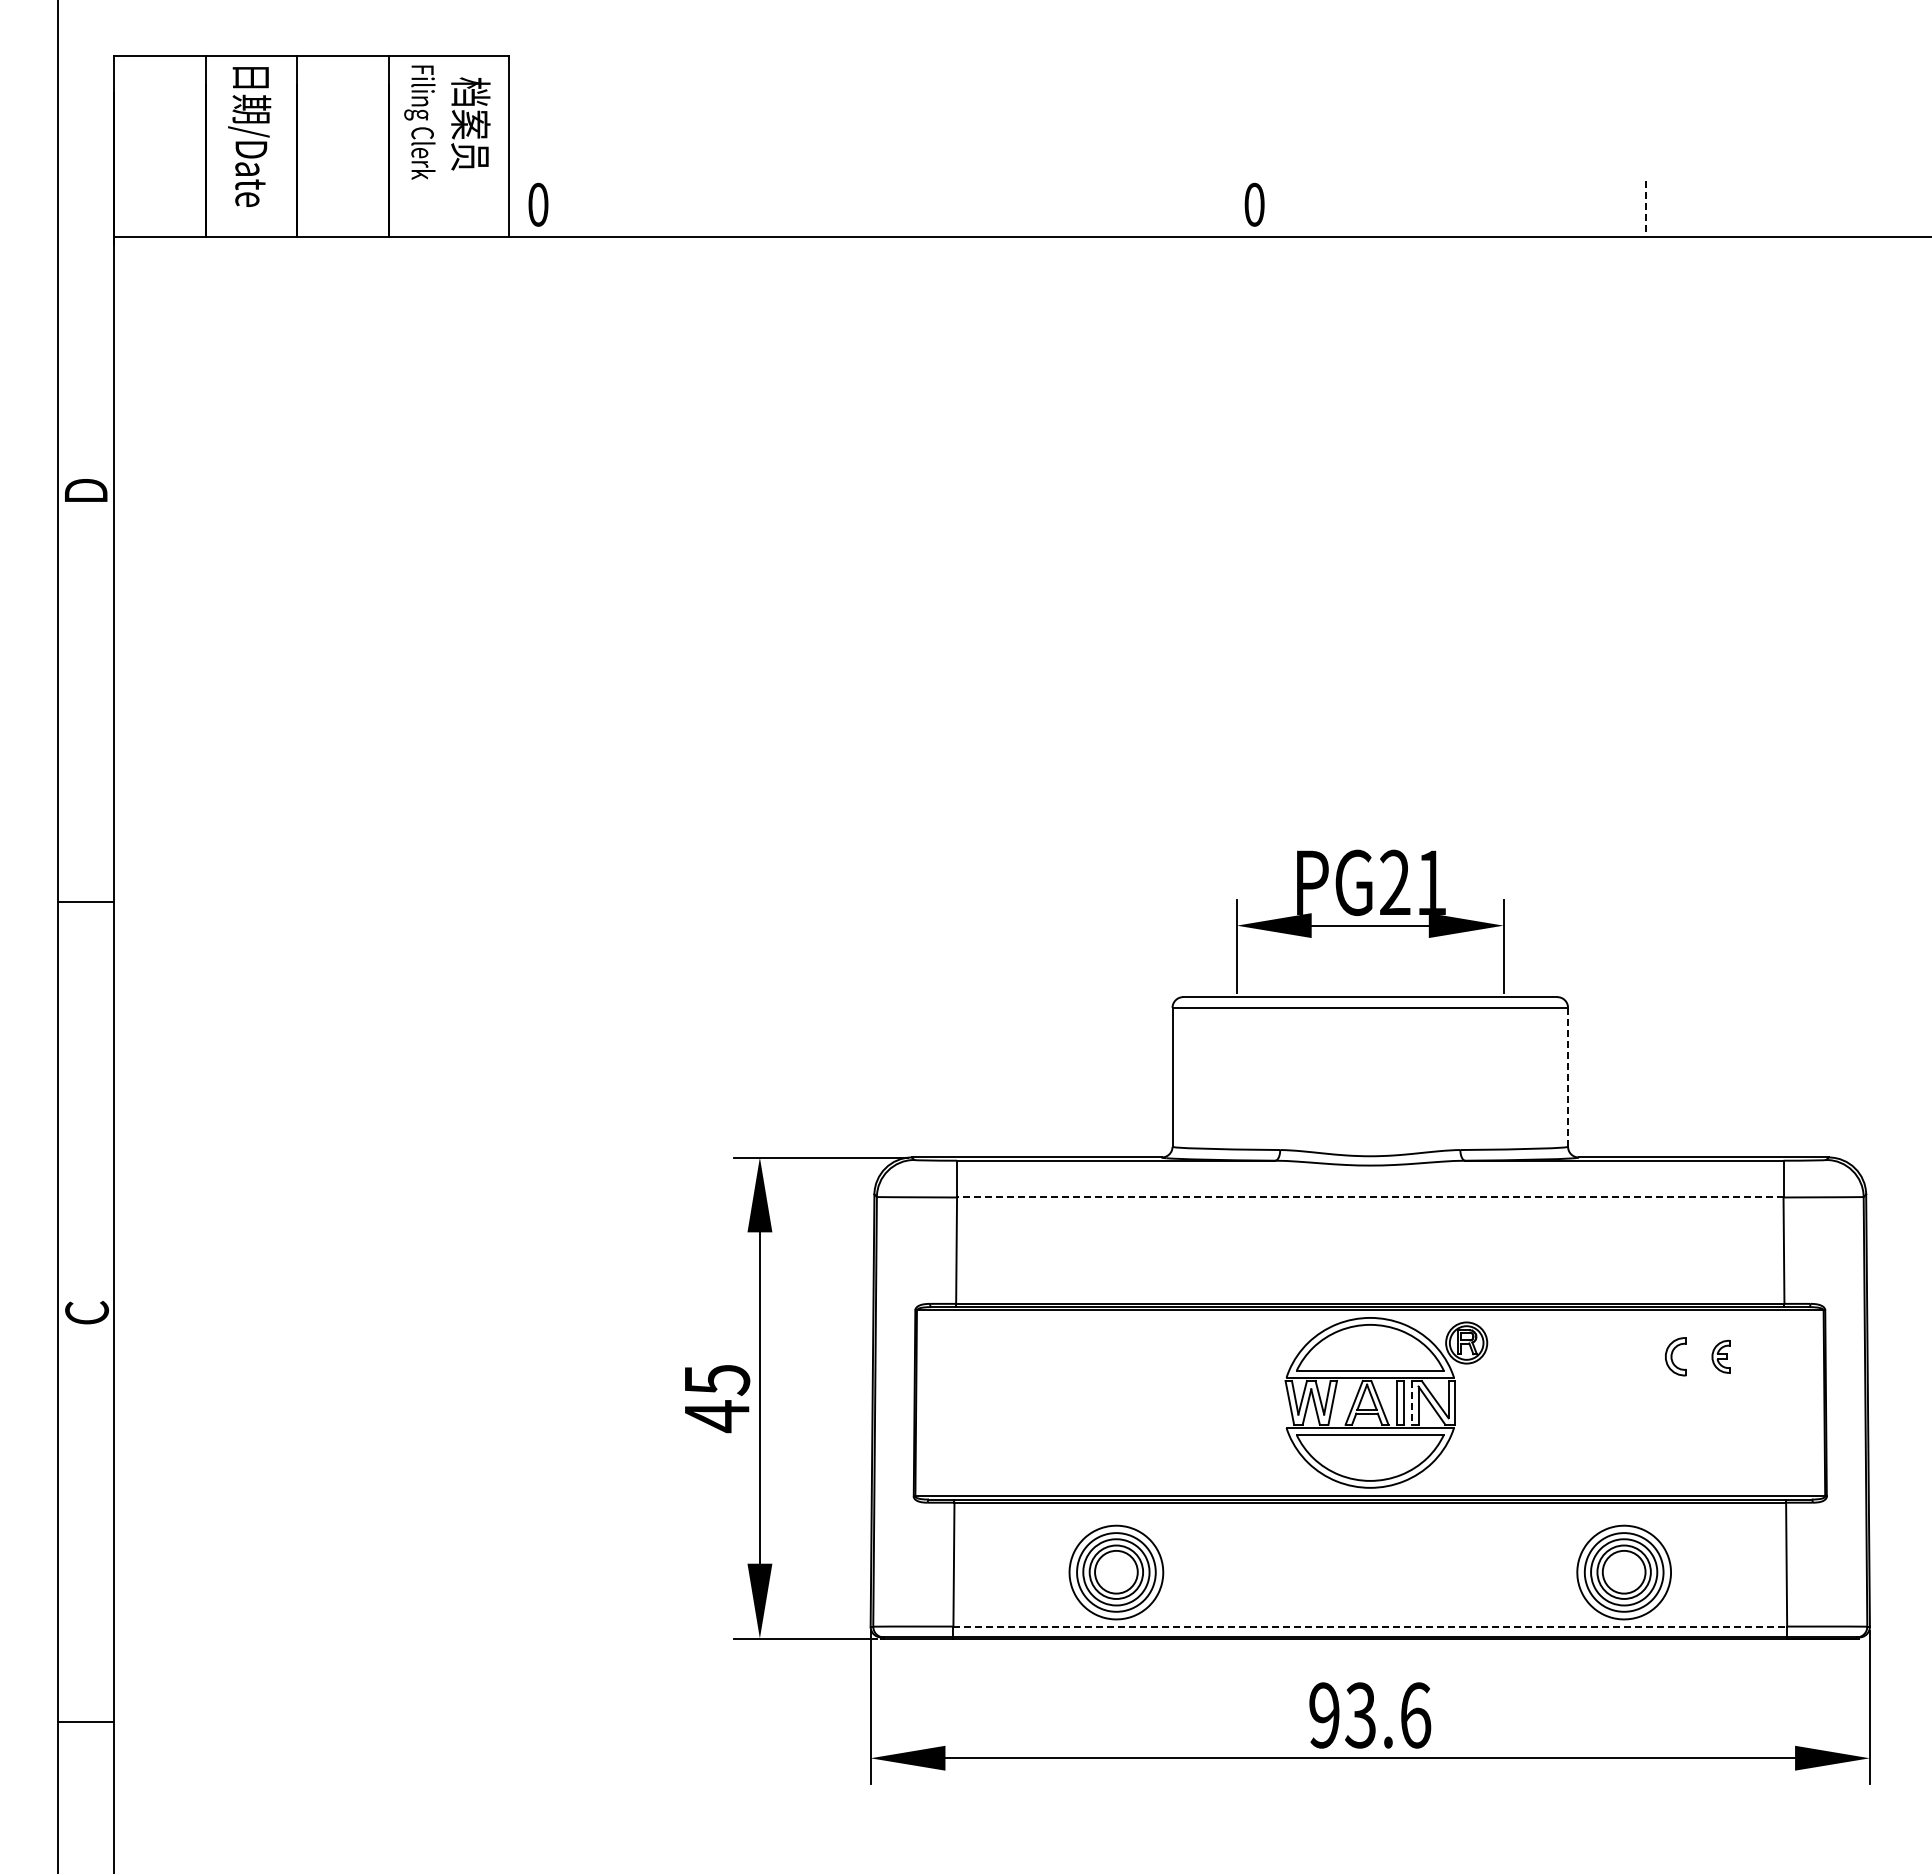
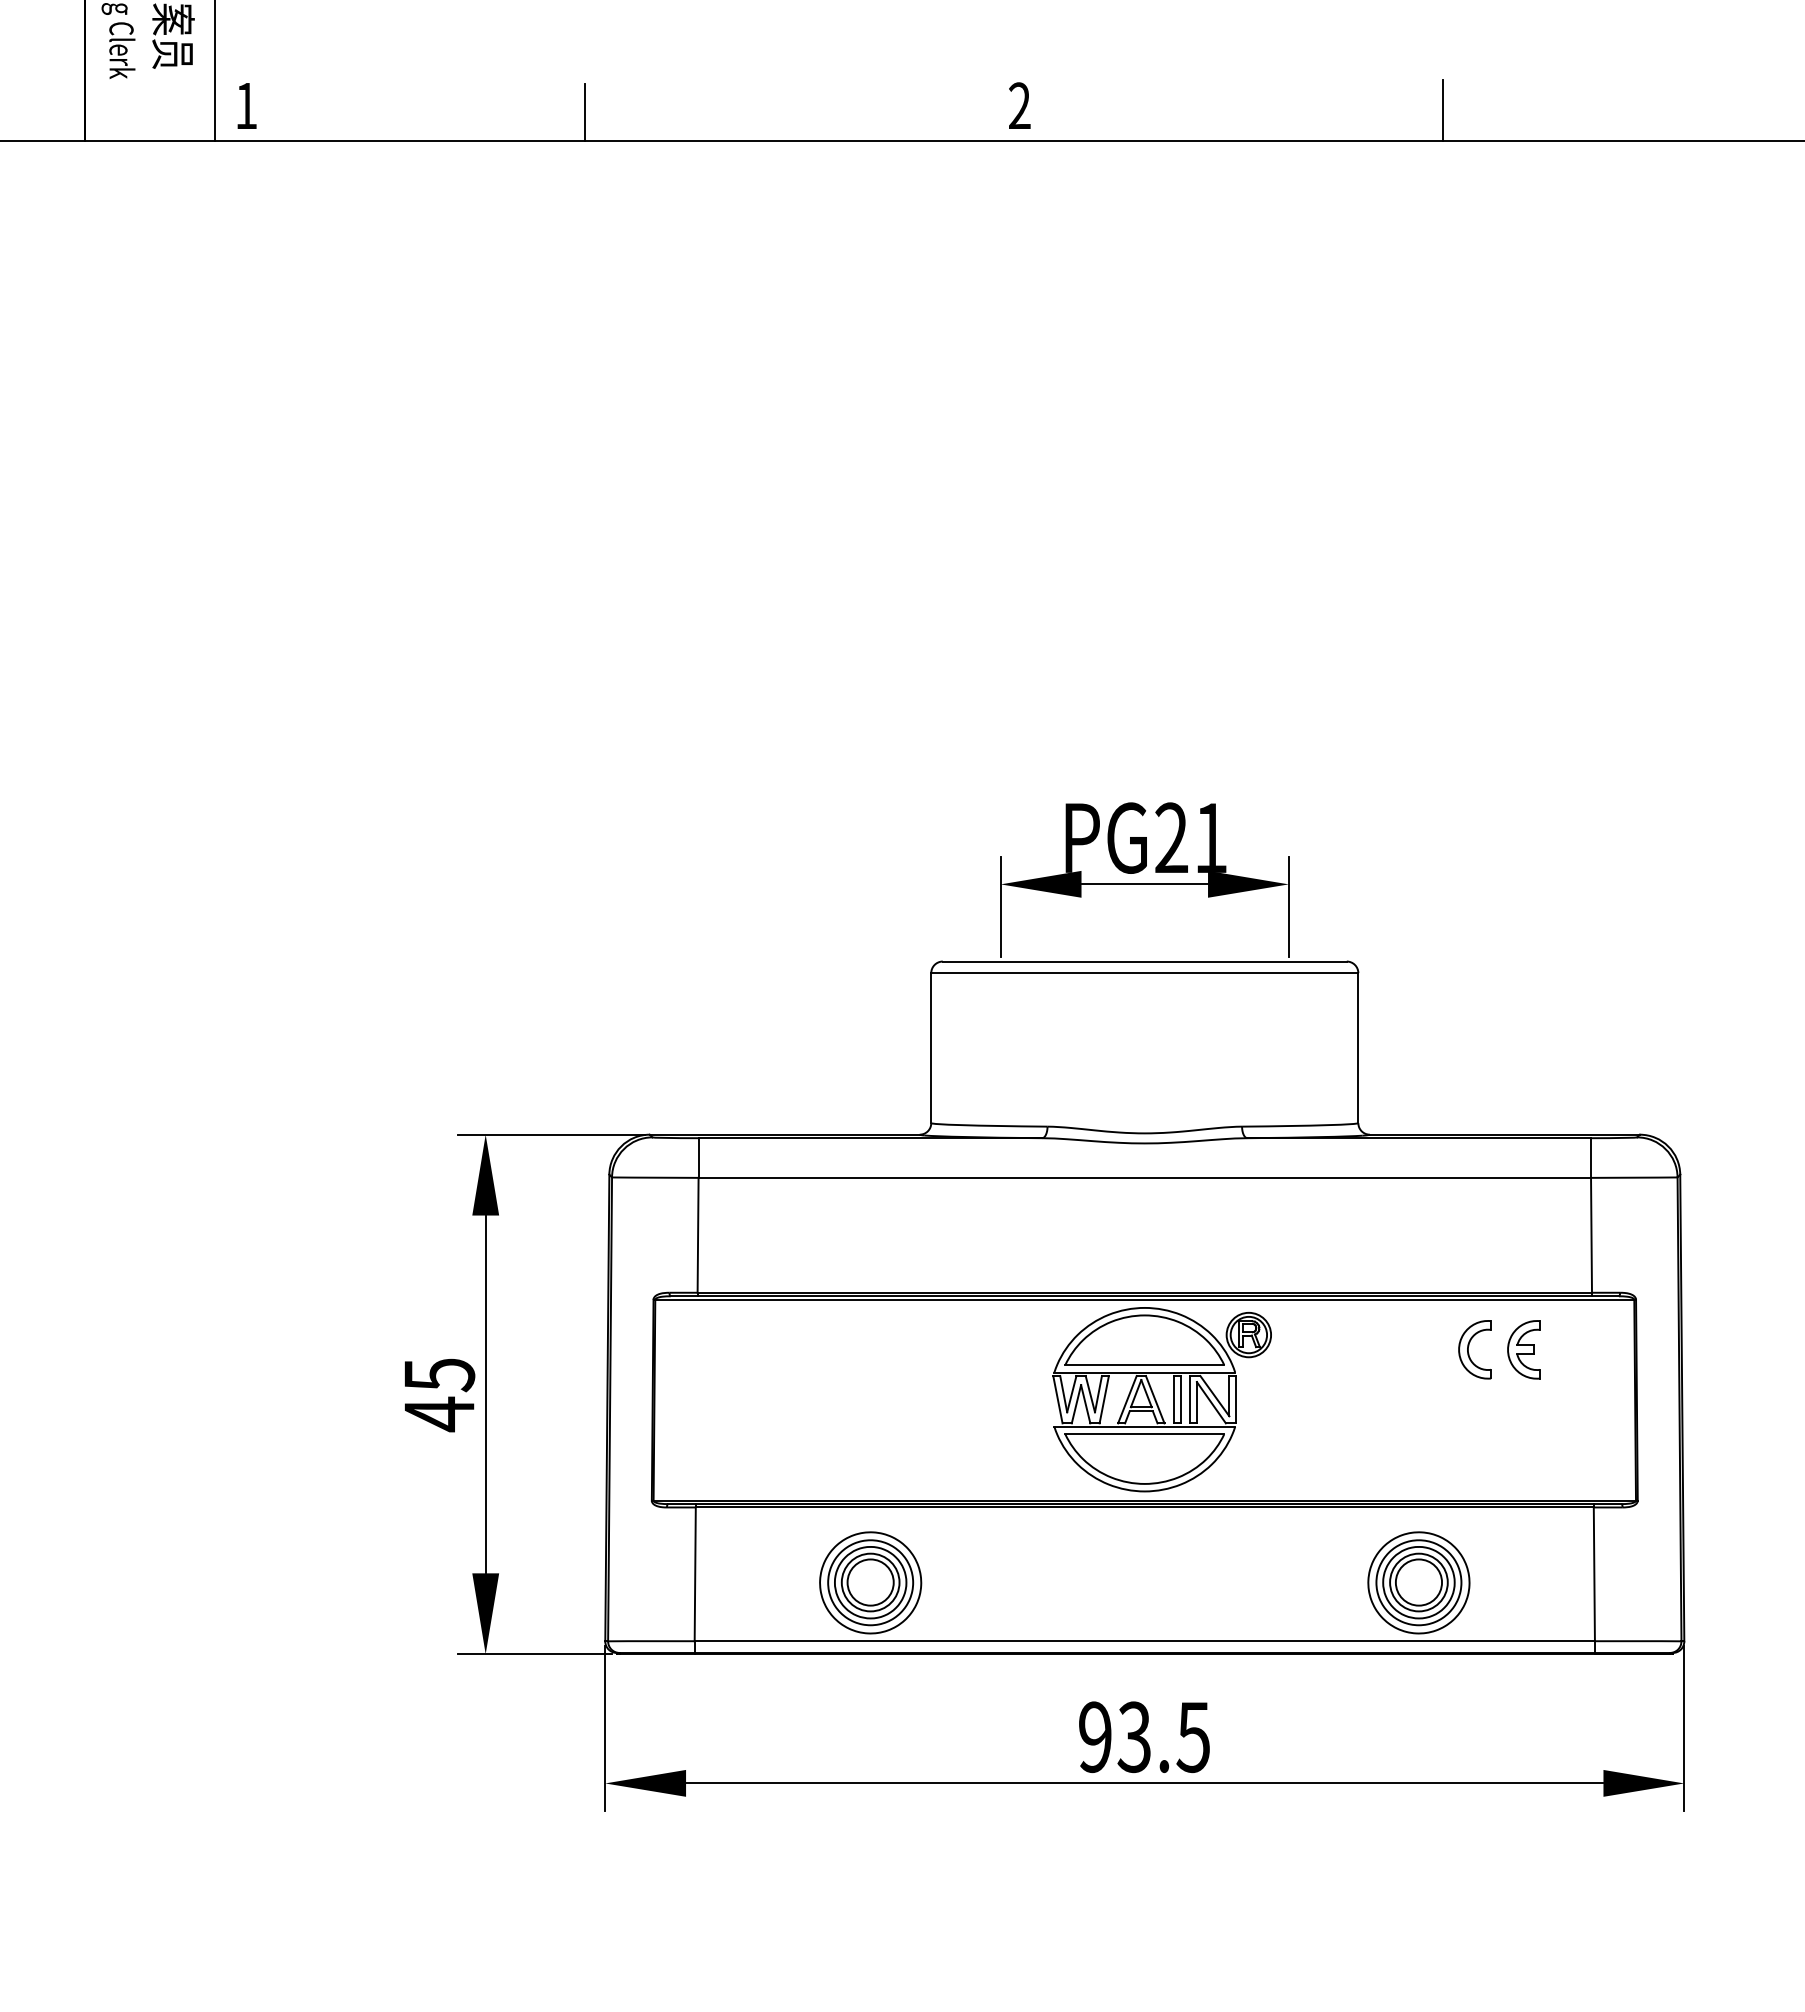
text: (538, 204) -> (246, 105), 0 -> 1
text: (1254, 204) -> (1019, 105), 0 -> 2
line: (1646, 209) -> (1443, 111), dashed -> solid
line: (852, 210) -> (585, 112), added
line: (1568, 1076) -> (1358, 1047), dashed -> solid
line: (1369, 1197) -> (1143, 1177), dashed -> solid
part: (1675, 1356) -> (1474, 1349), size x1.43
part: (1720, 1356) -> (1522, 1349), size x1.67
line: (1412, 1402) -> (1190, 1399), dashed -> solid
line: (1370, 1626) -> (1145, 1641), dashed -> solid
text: (1415, 1715) -> (1193, 1737), 93.6 -> 93.5

